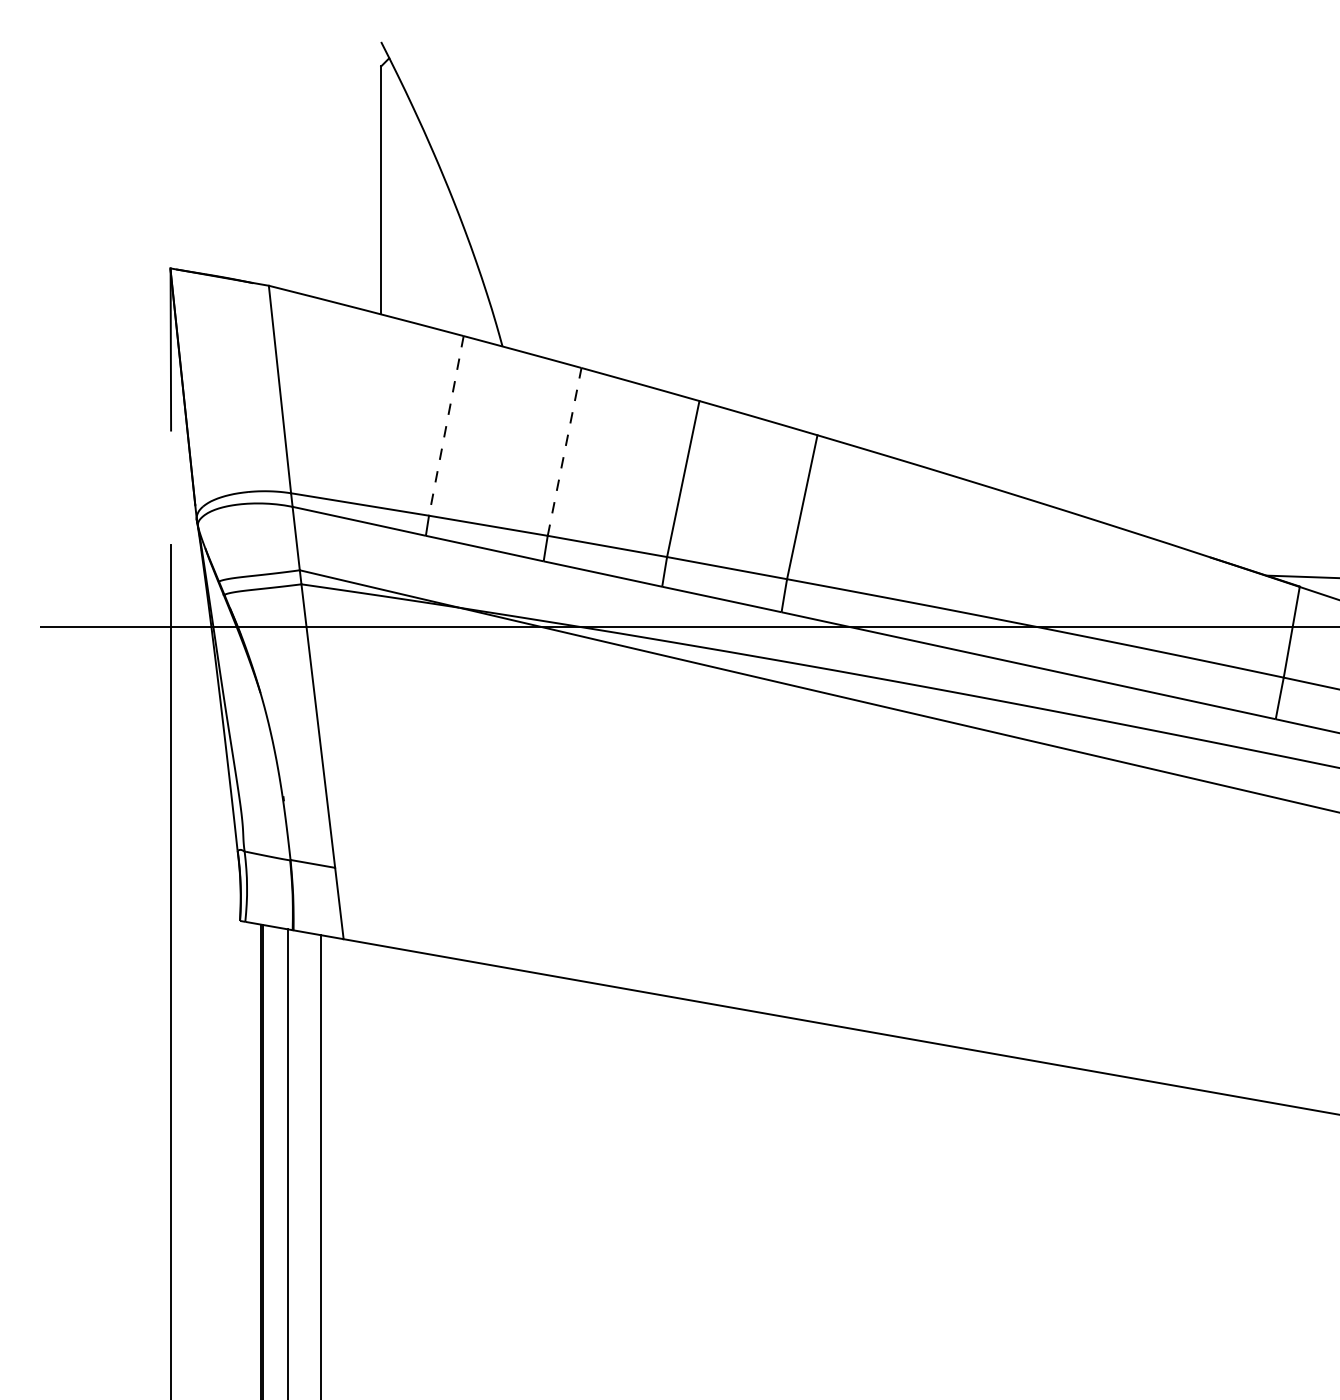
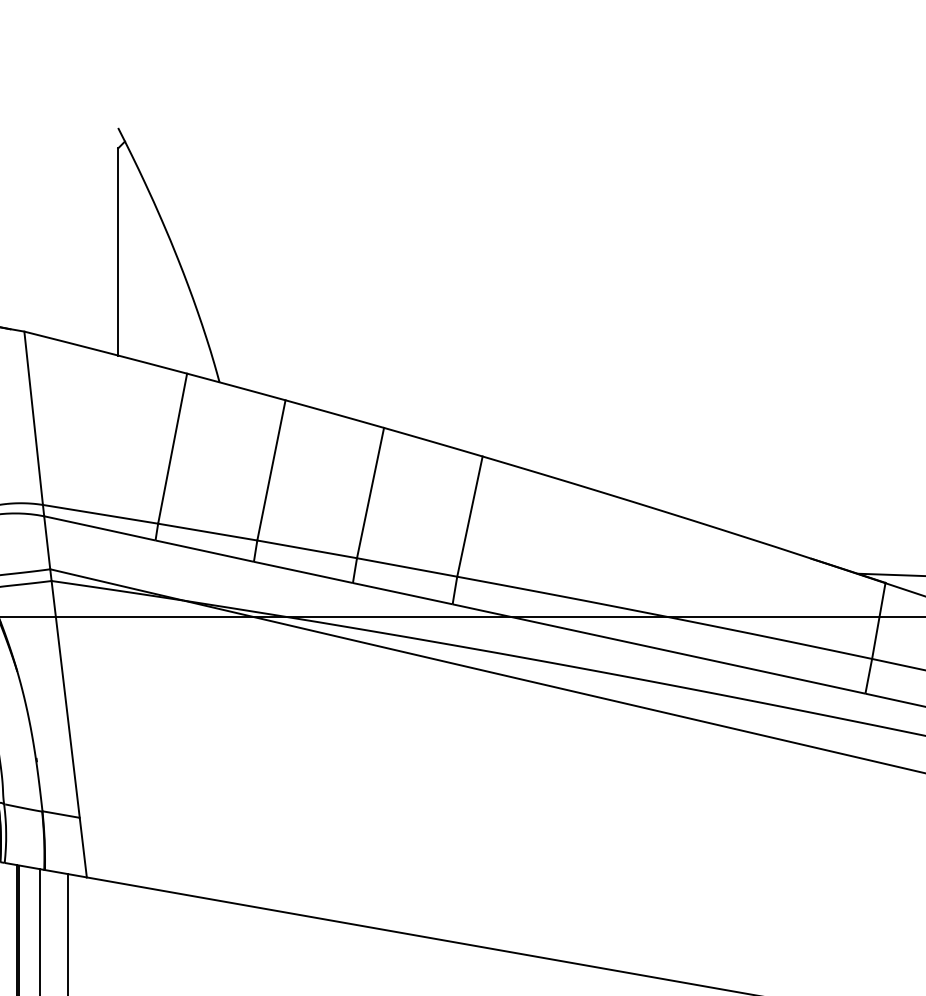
line: (446, 426) -> (172, 449), dashed -> solid
line: (564, 451) -> (271, 470), dashed -> solid

